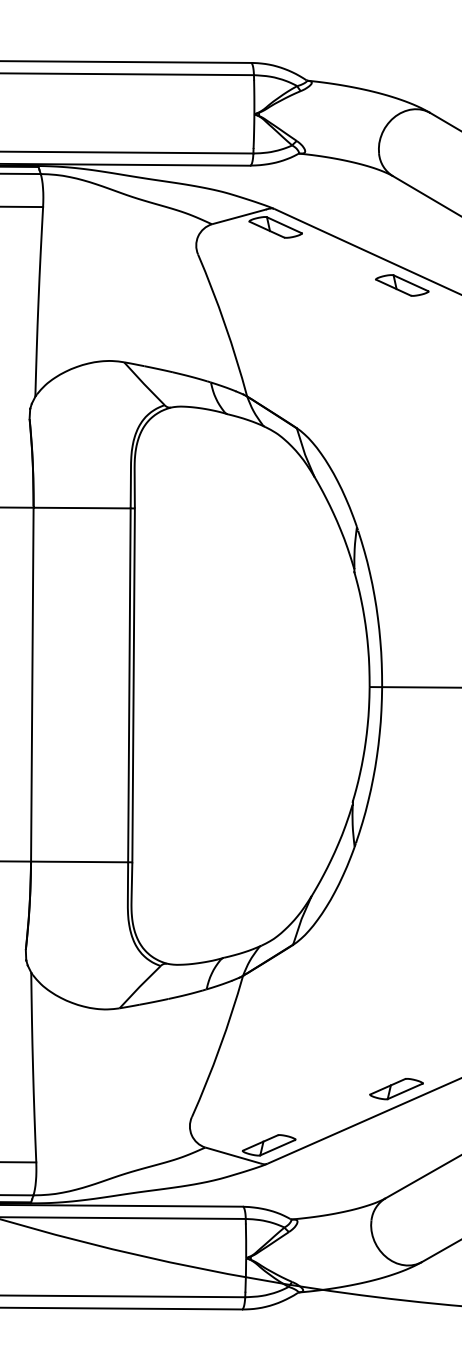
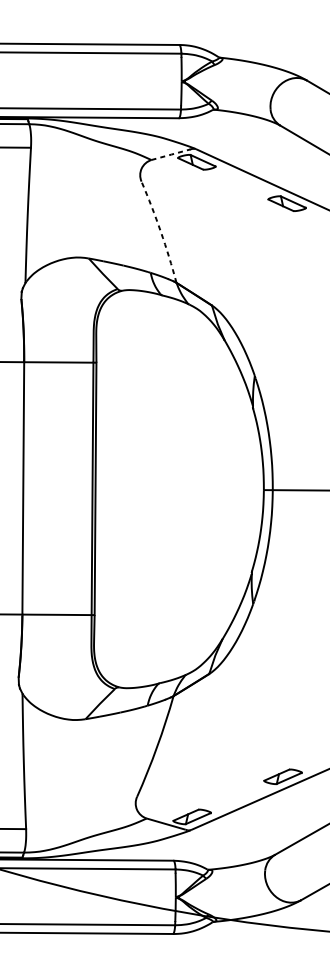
line: (239, 216) -> (171, 154), solid -> dashed
arc: (225, 324) -> (161, 231), solid -> dashed

